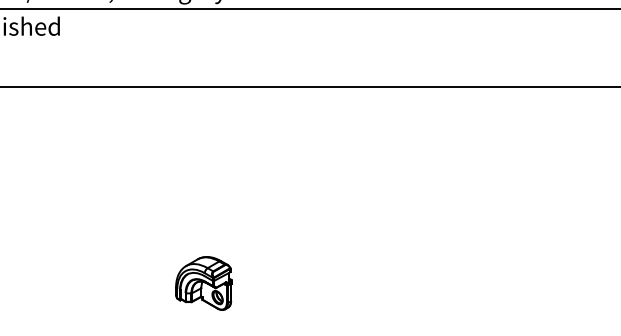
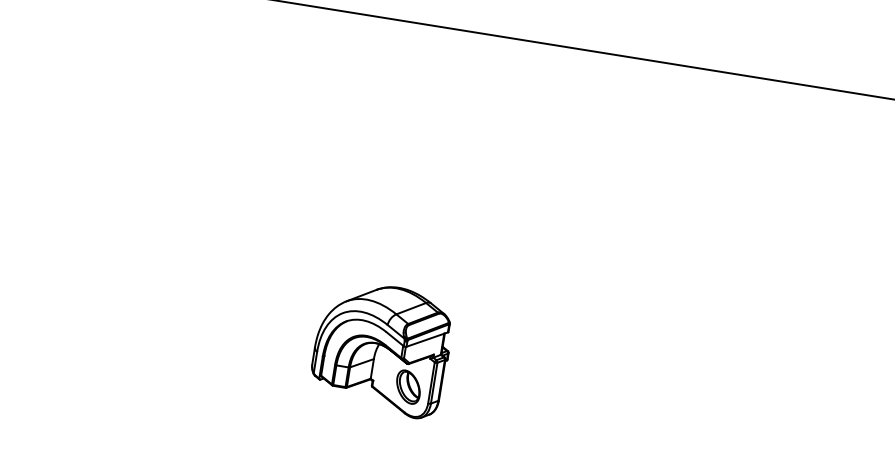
part: (203, 283) -> (381, 348), size x1.43

